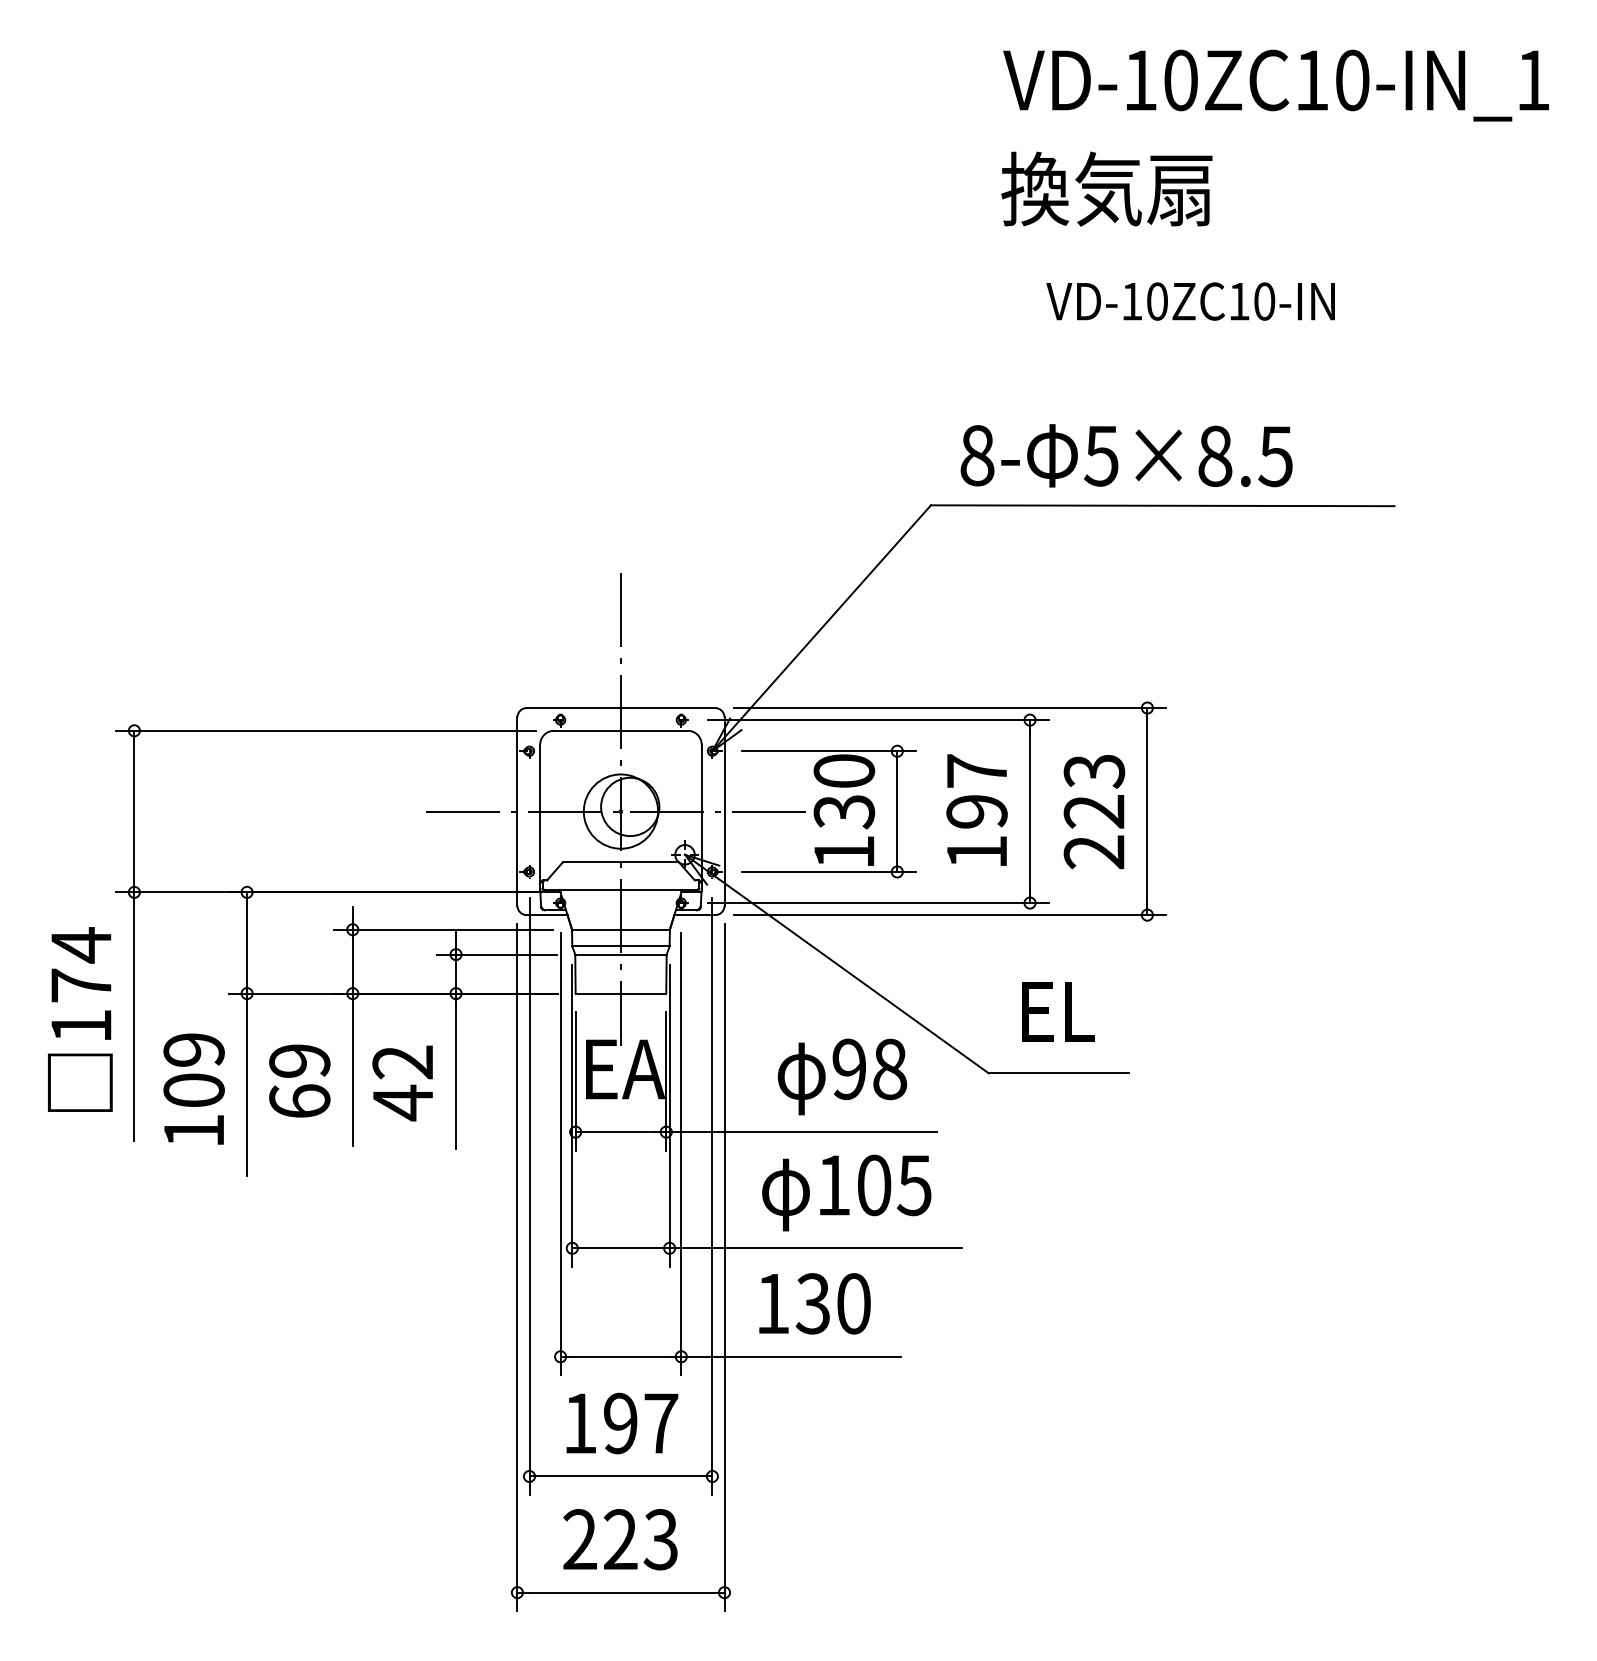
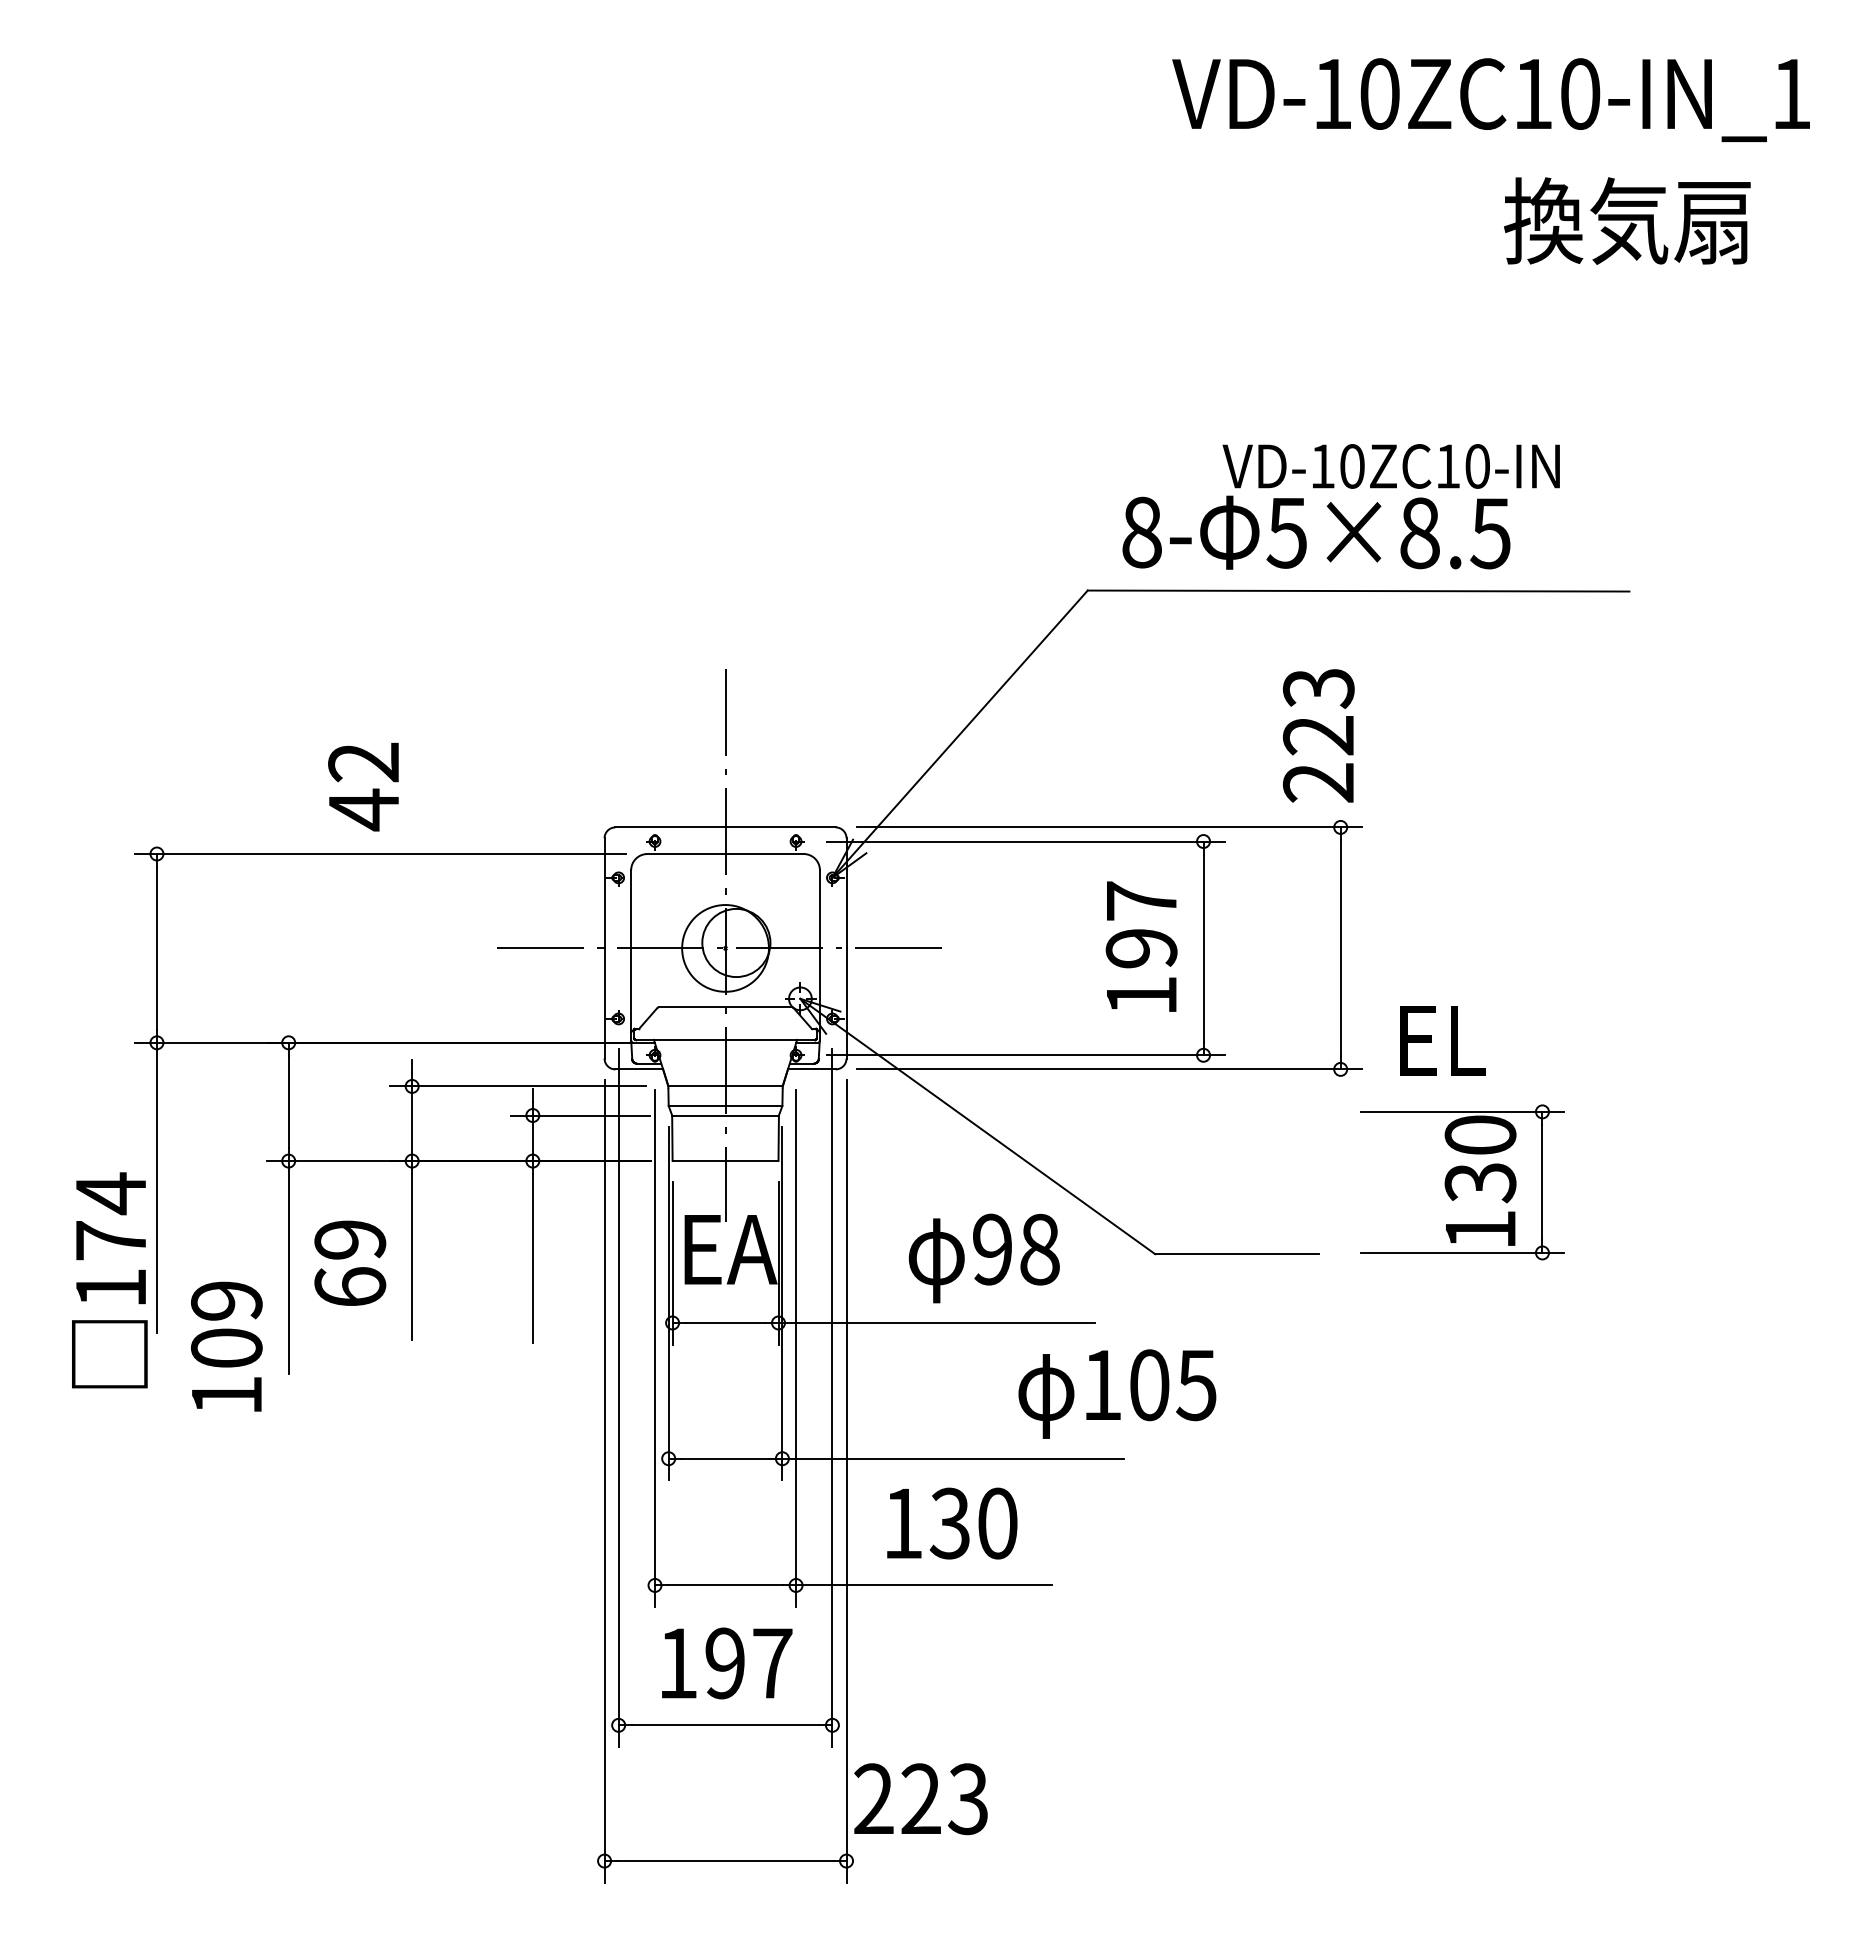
text: (1107, 188) -> (1627, 220), moved
text: (1190, 301) -> (1390, 466), moved
part: (825, 804) -> (1458, 1174), moved
text: (1094, 811) -> (1318, 735), moved
text: (1058, 1011) -> (1442, 1040), moved
text: (80, 1019) -> (109, 1280), moved
text: (402, 1082) -> (363, 786), moved
text: (193, 1088) -> (226, 1346), moved
text: (846, 1192) -> (1117, 1393), moved
text: (620, 1539) -> (920, 1799), moved

